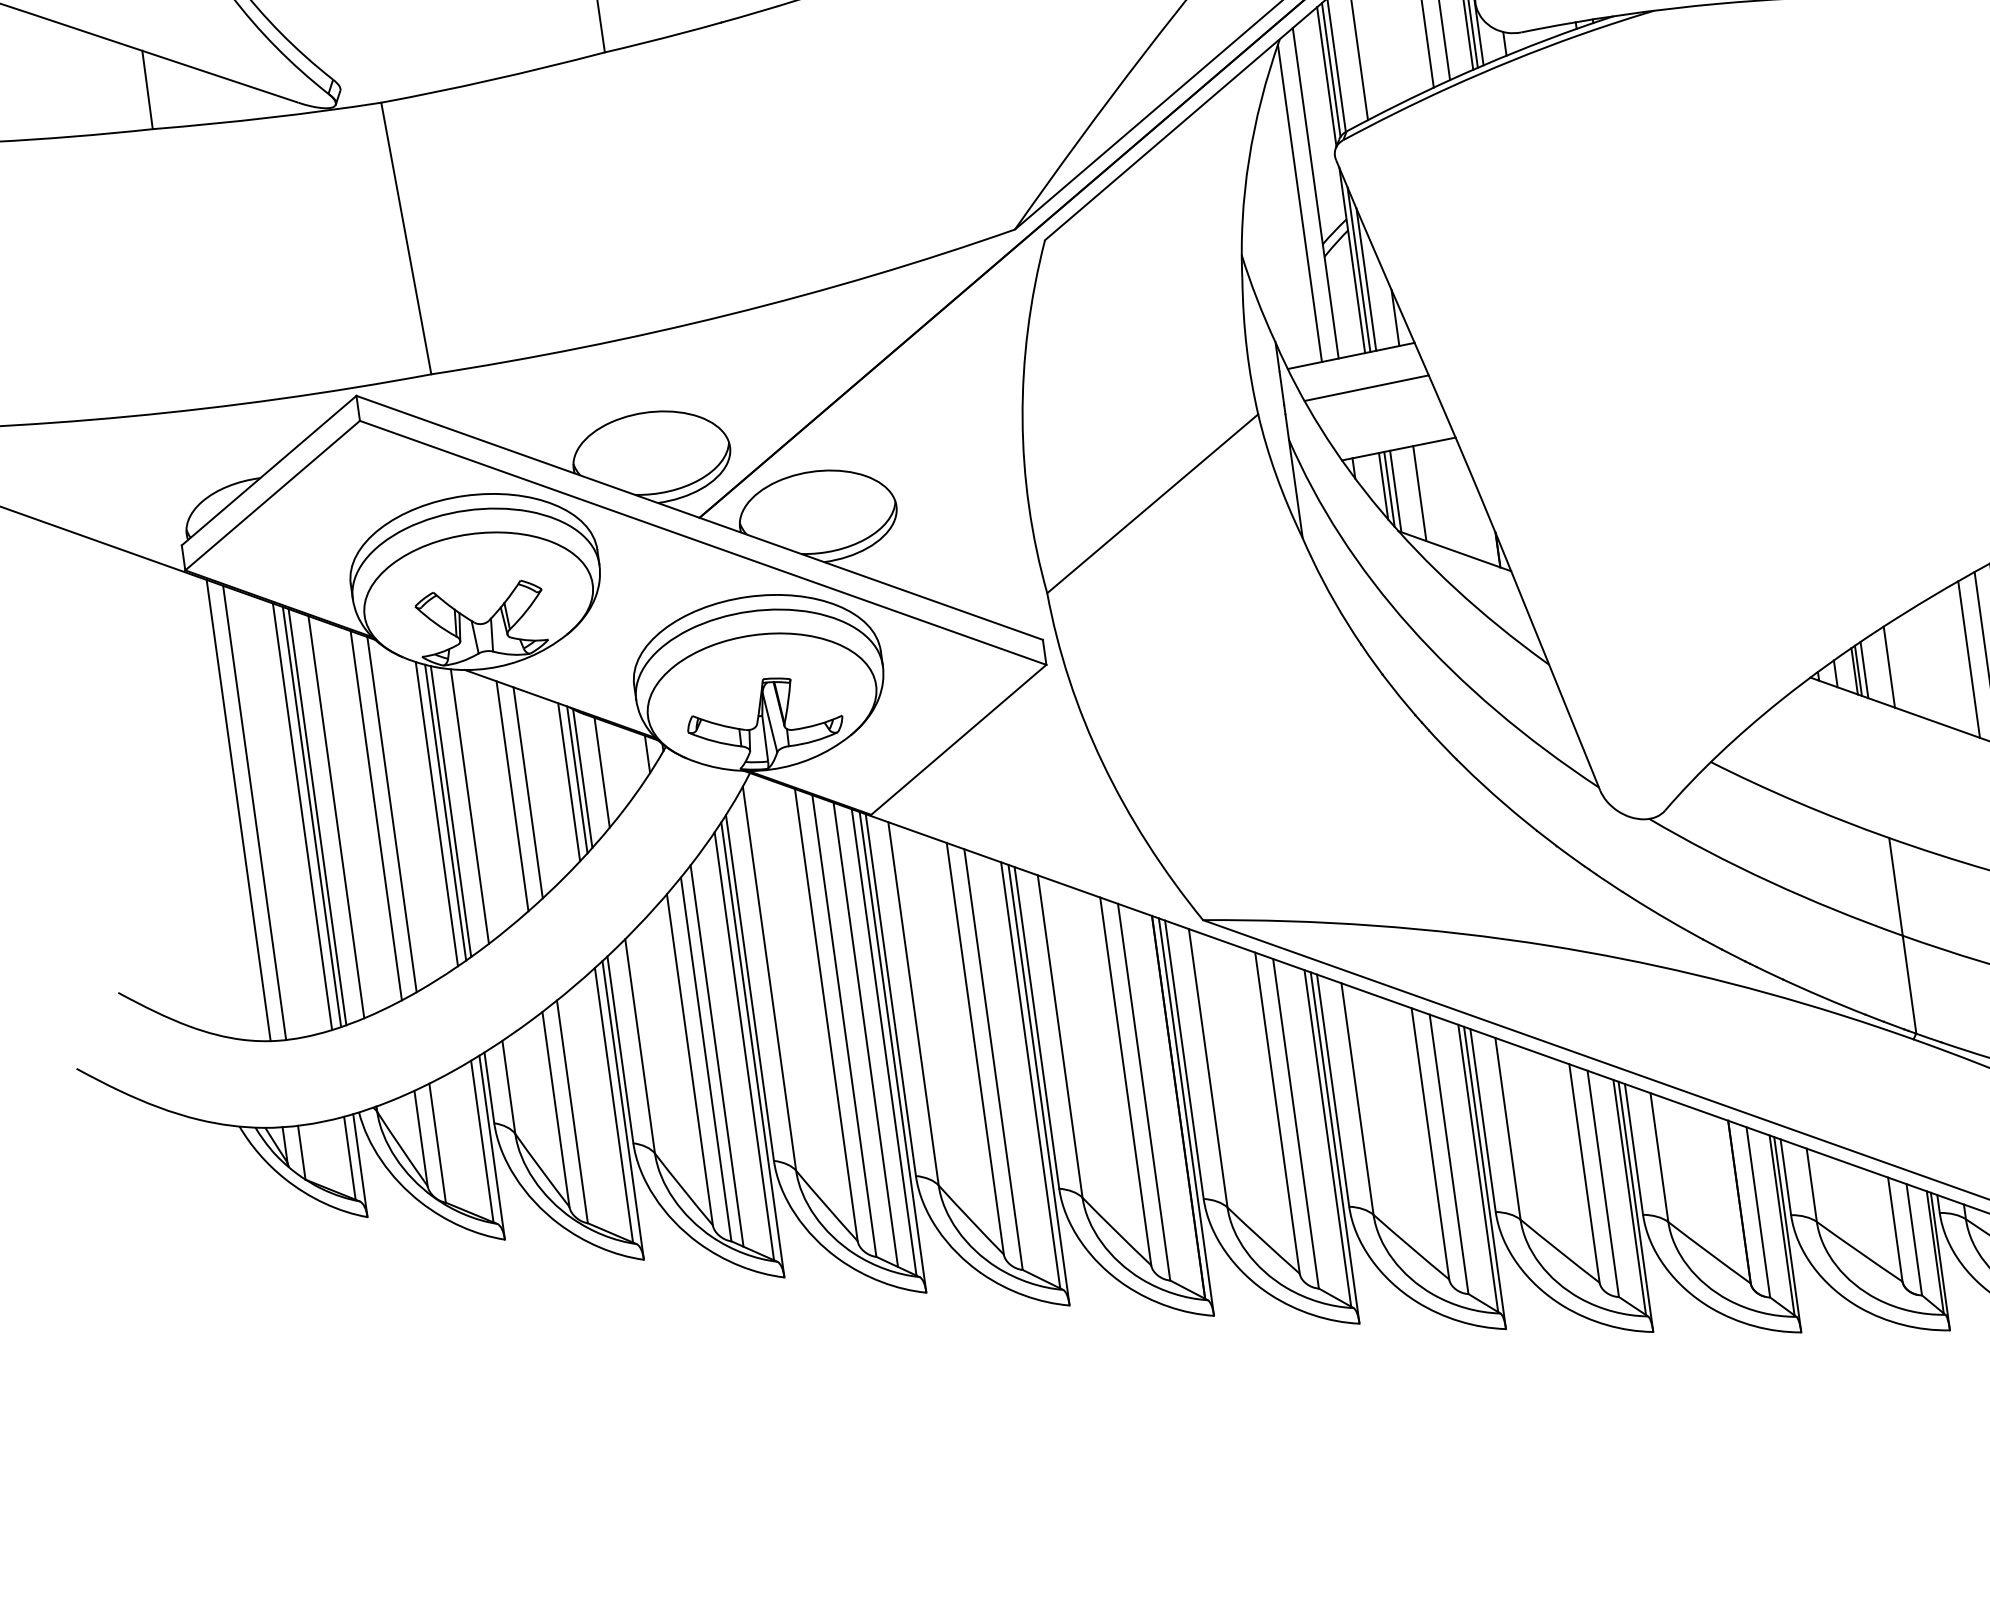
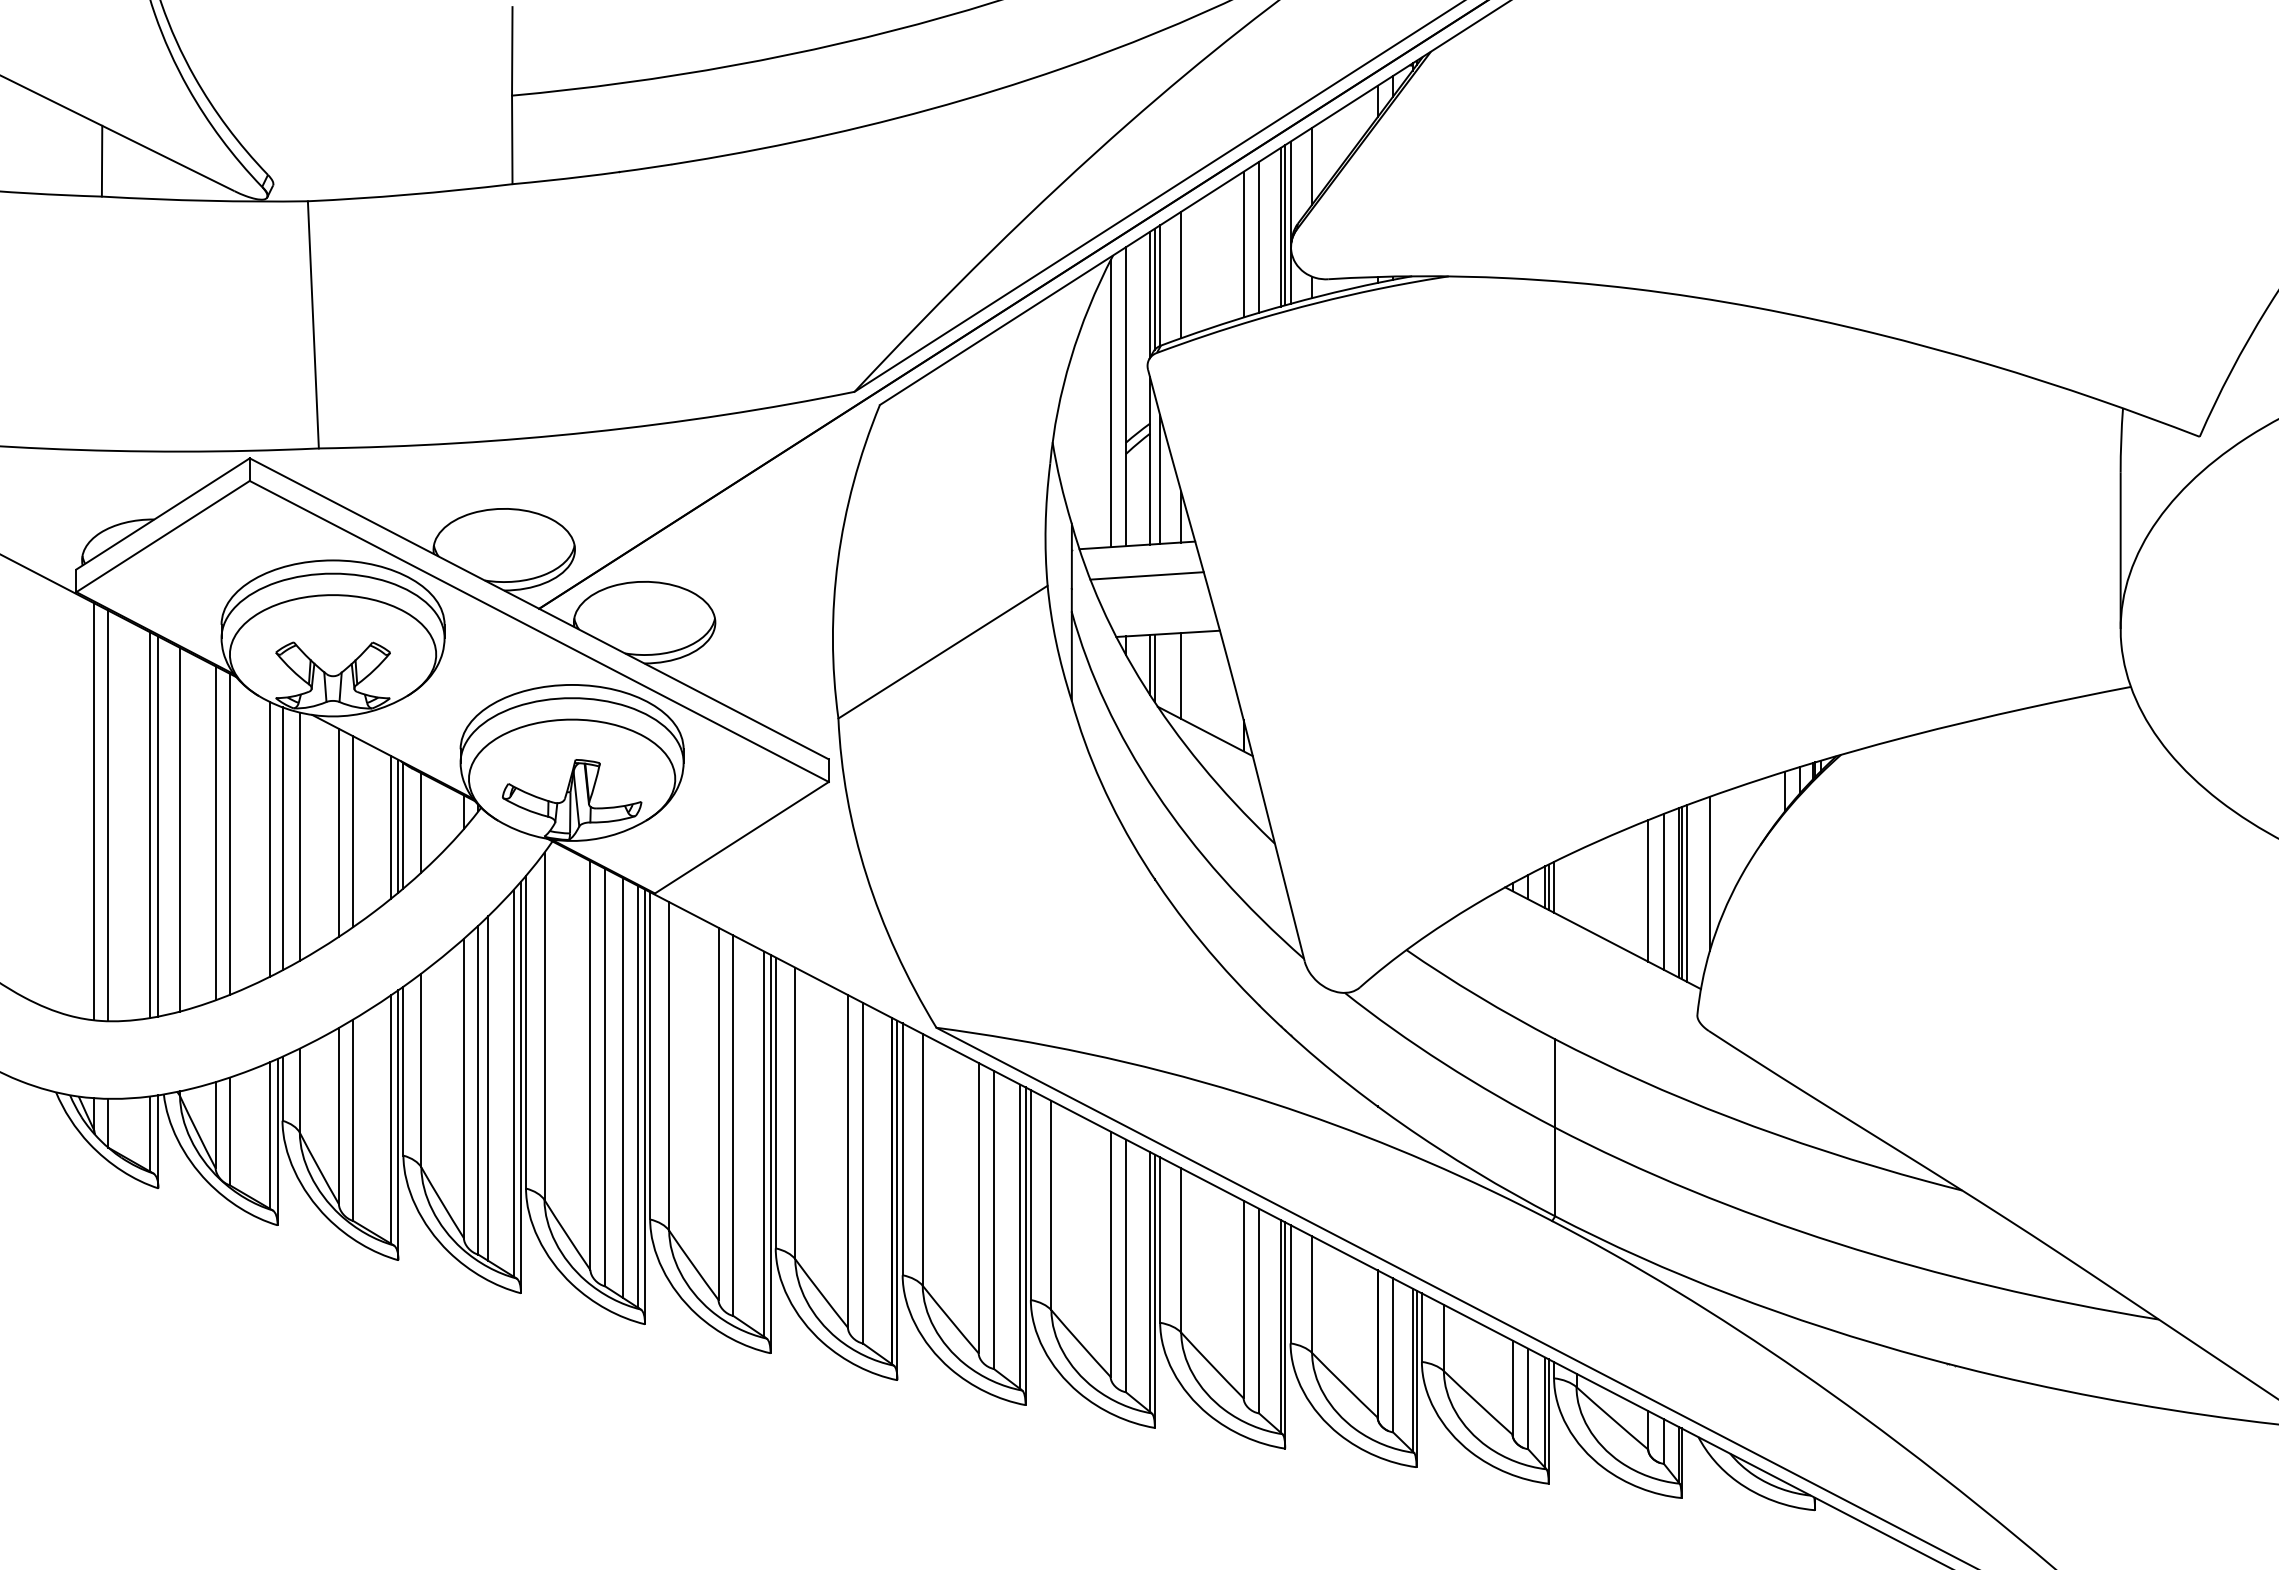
line: (1358, 269) -> (1154, 469), removed
line: (1395, 490) -> (1160, 670), removed
line: (1889, 666) -> (1576, 887), removed
line: (445, 811) -> (277, 838), removed
line: (317, 817) -> (163, 827), removed

